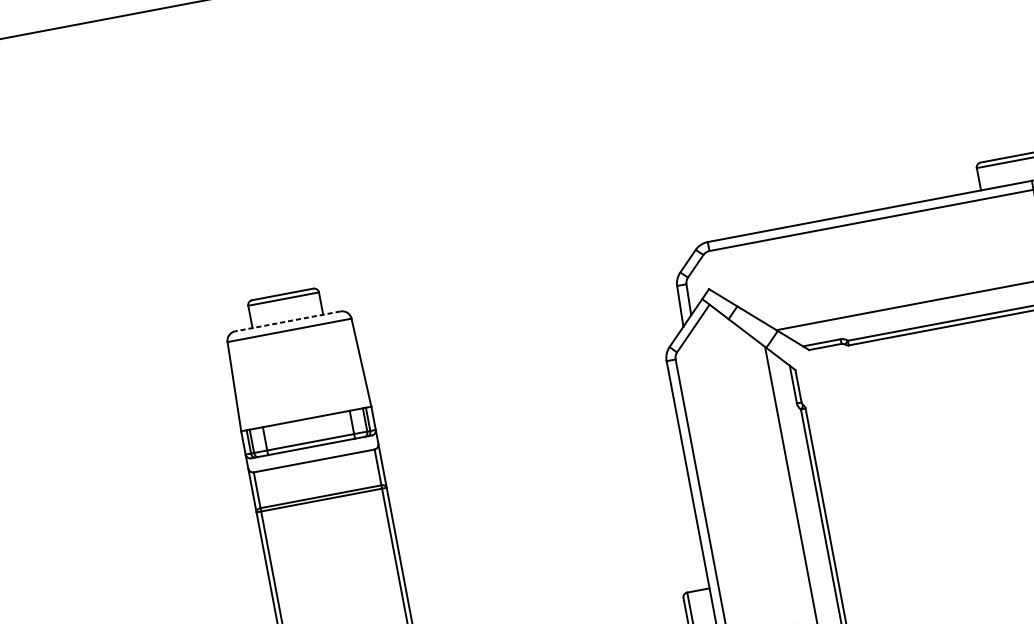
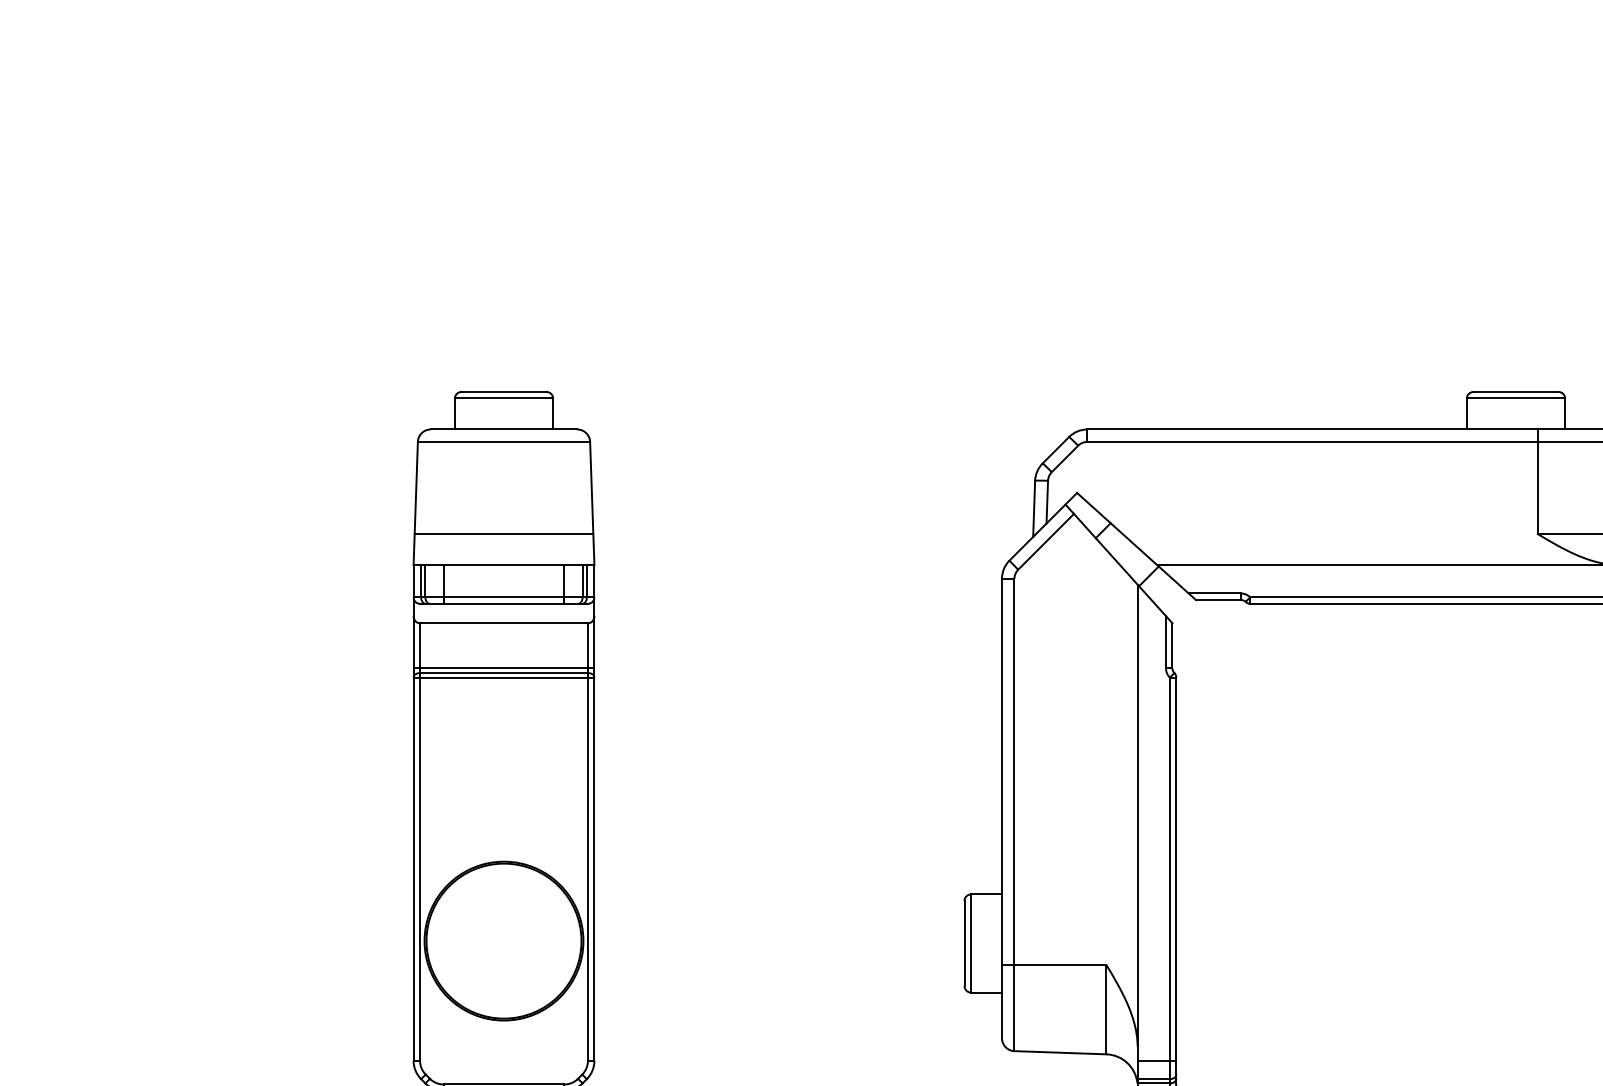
line: (287, 321) -> (503, 429), dashed -> solid
line: (301, 396) -> (503, 533), added
line: (320, 493) -> (503, 668), added

